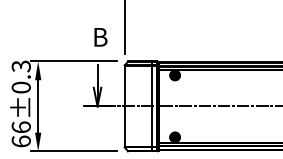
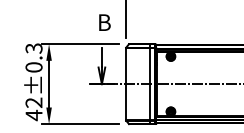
text: (20, 134) -> (33, 109), 66±0.3 -> 42±0.3

